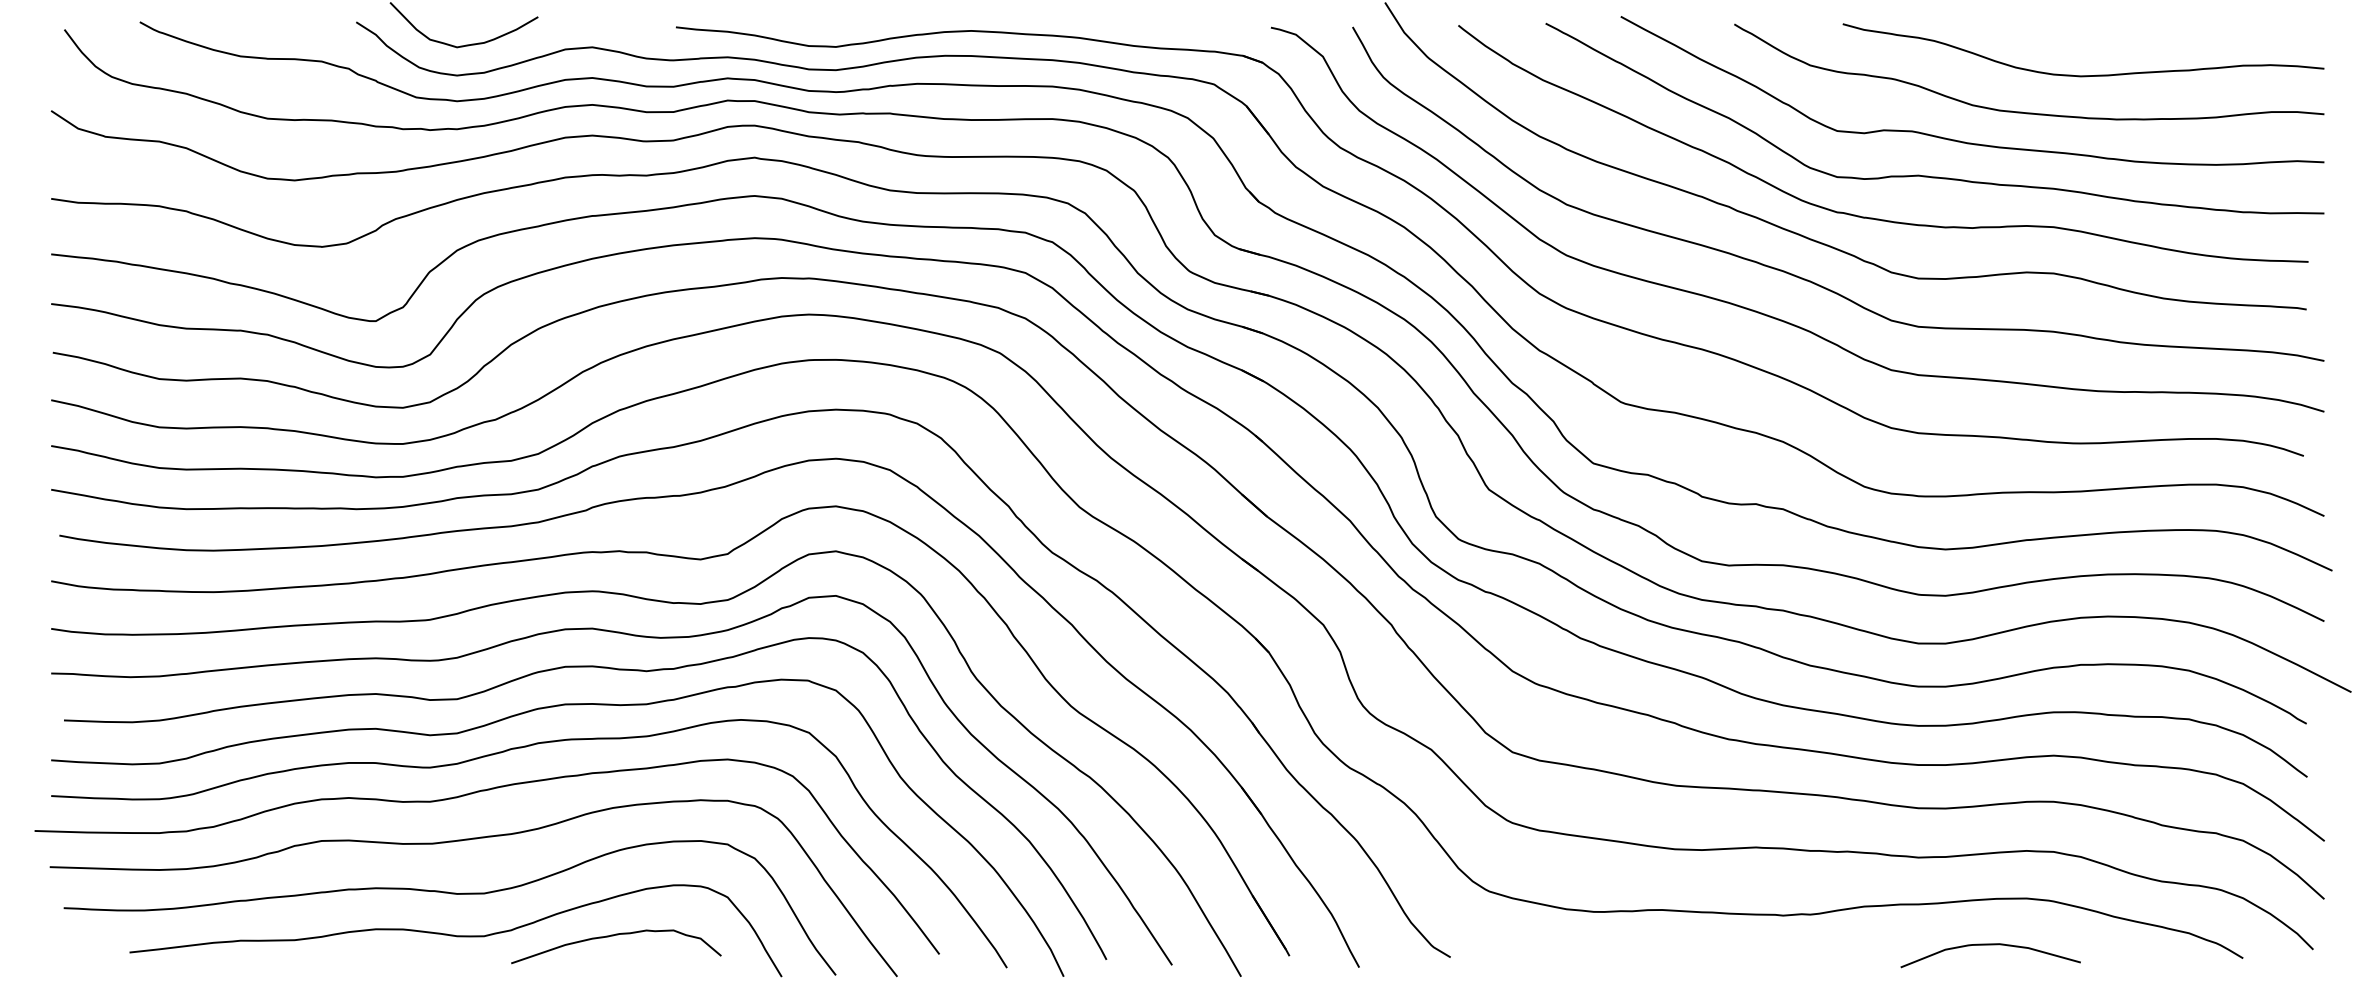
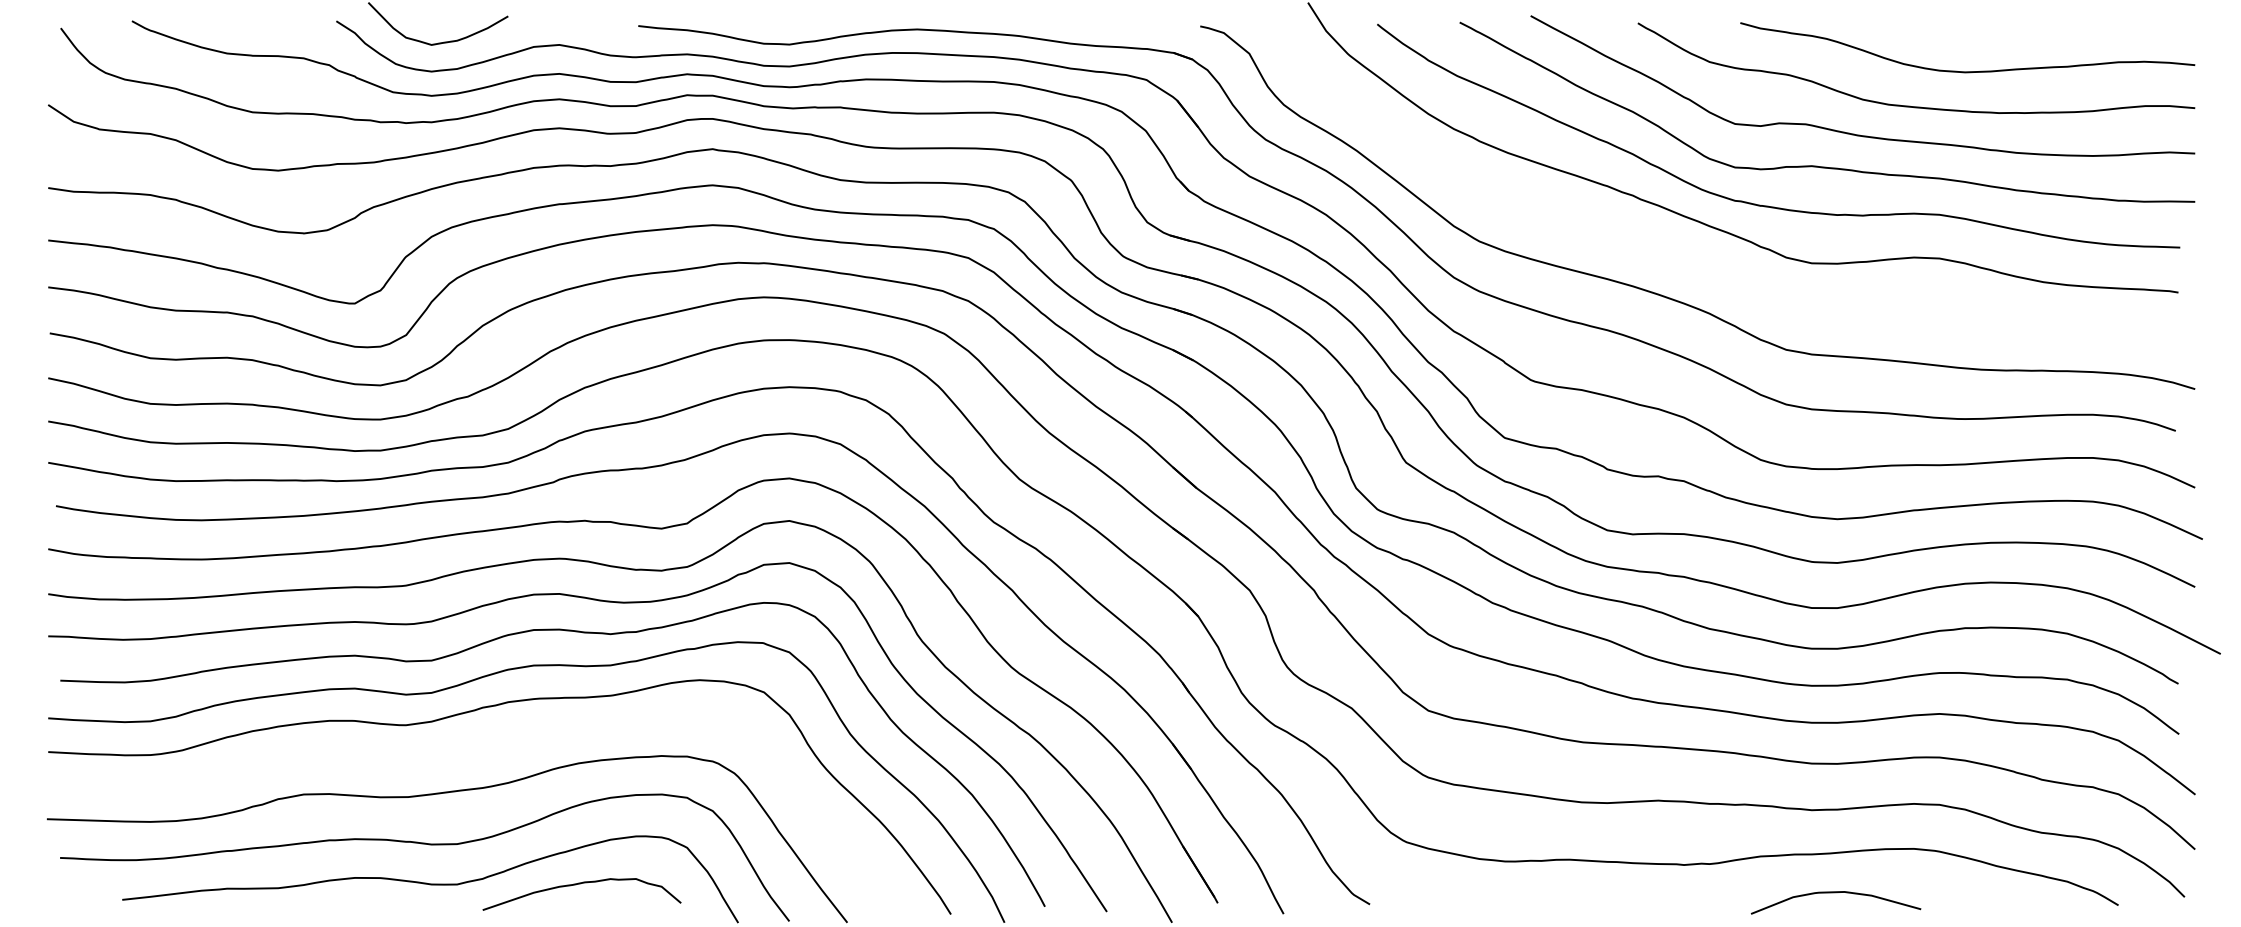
curve: (1809, 279) -> (1708, 264), removed
curve: (472, 794) -> (446, 750), removed
curve: (1990, 945) -> (1835, 893), moved

